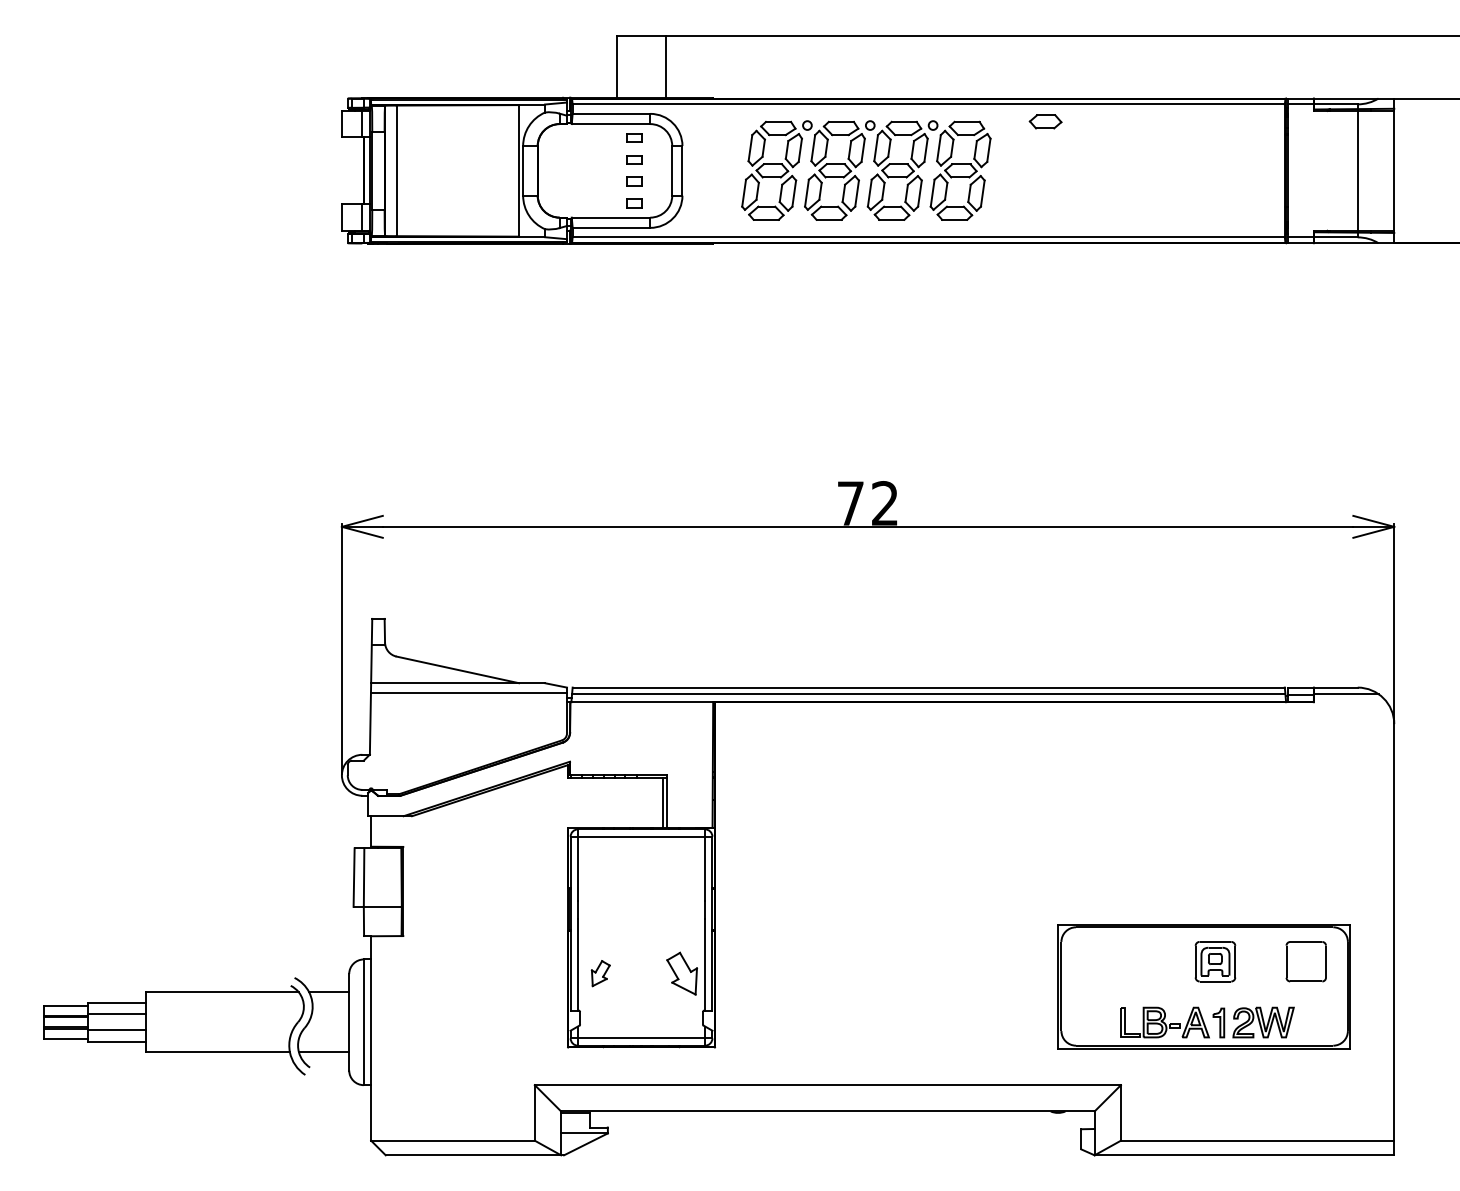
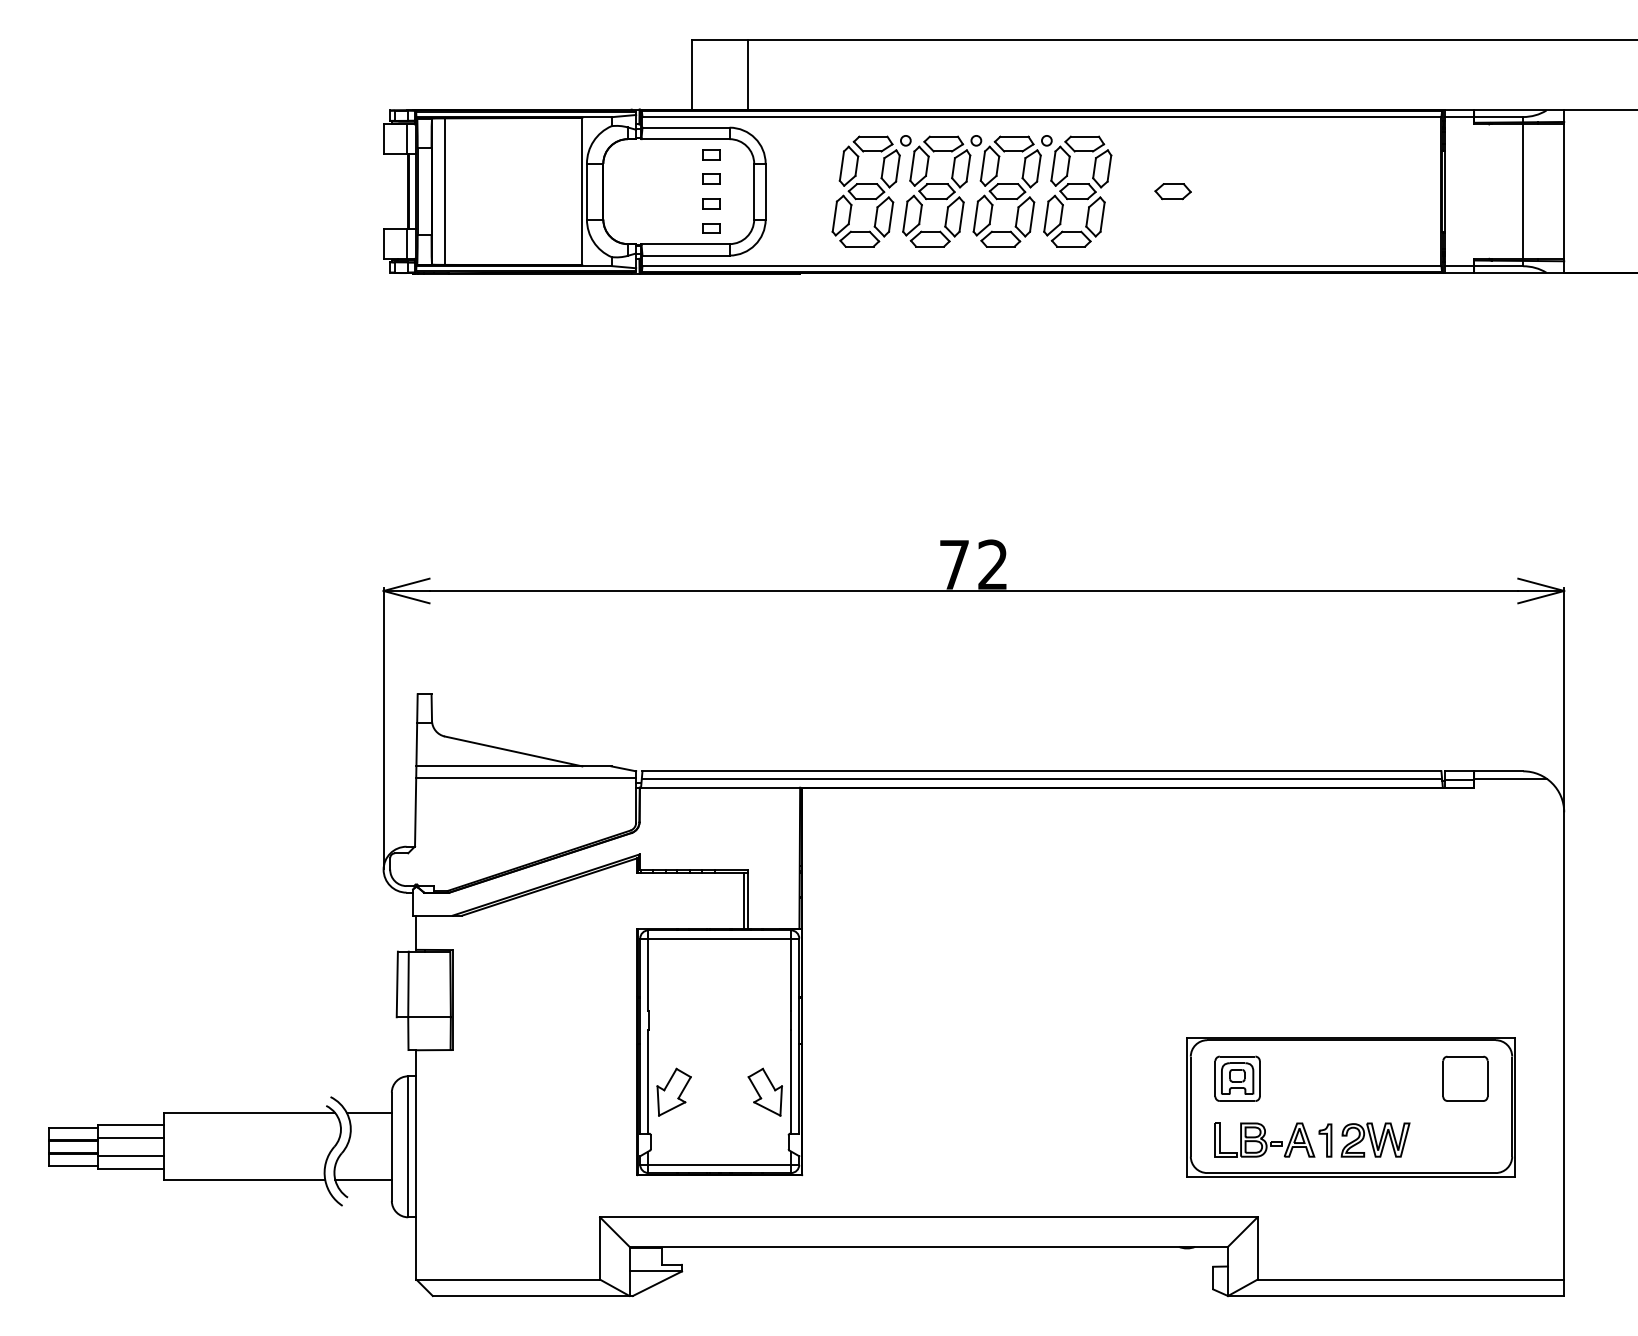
part: (1045, 121) -> (1172, 191), moved
part: (1215, 961) -> (1237, 1078), moved
part: (600, 973) -> (673, 1091), size x1.67
part: (1207, 1022) -> (1312, 1139), moved

